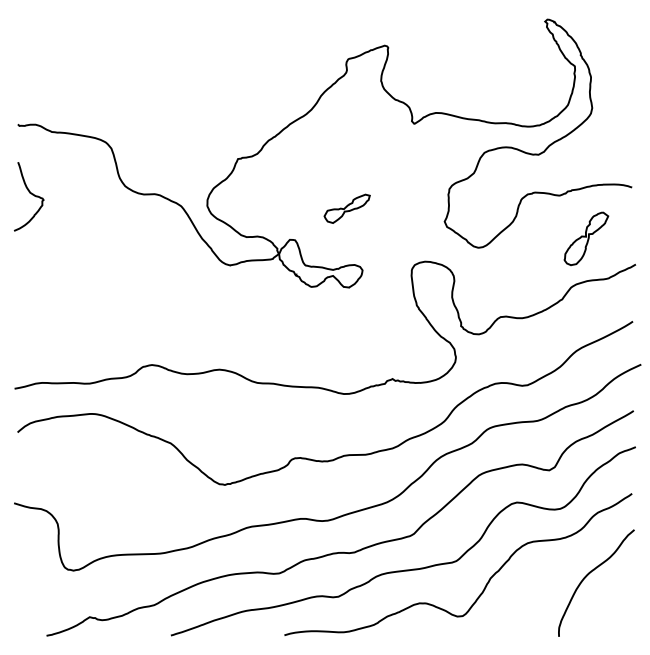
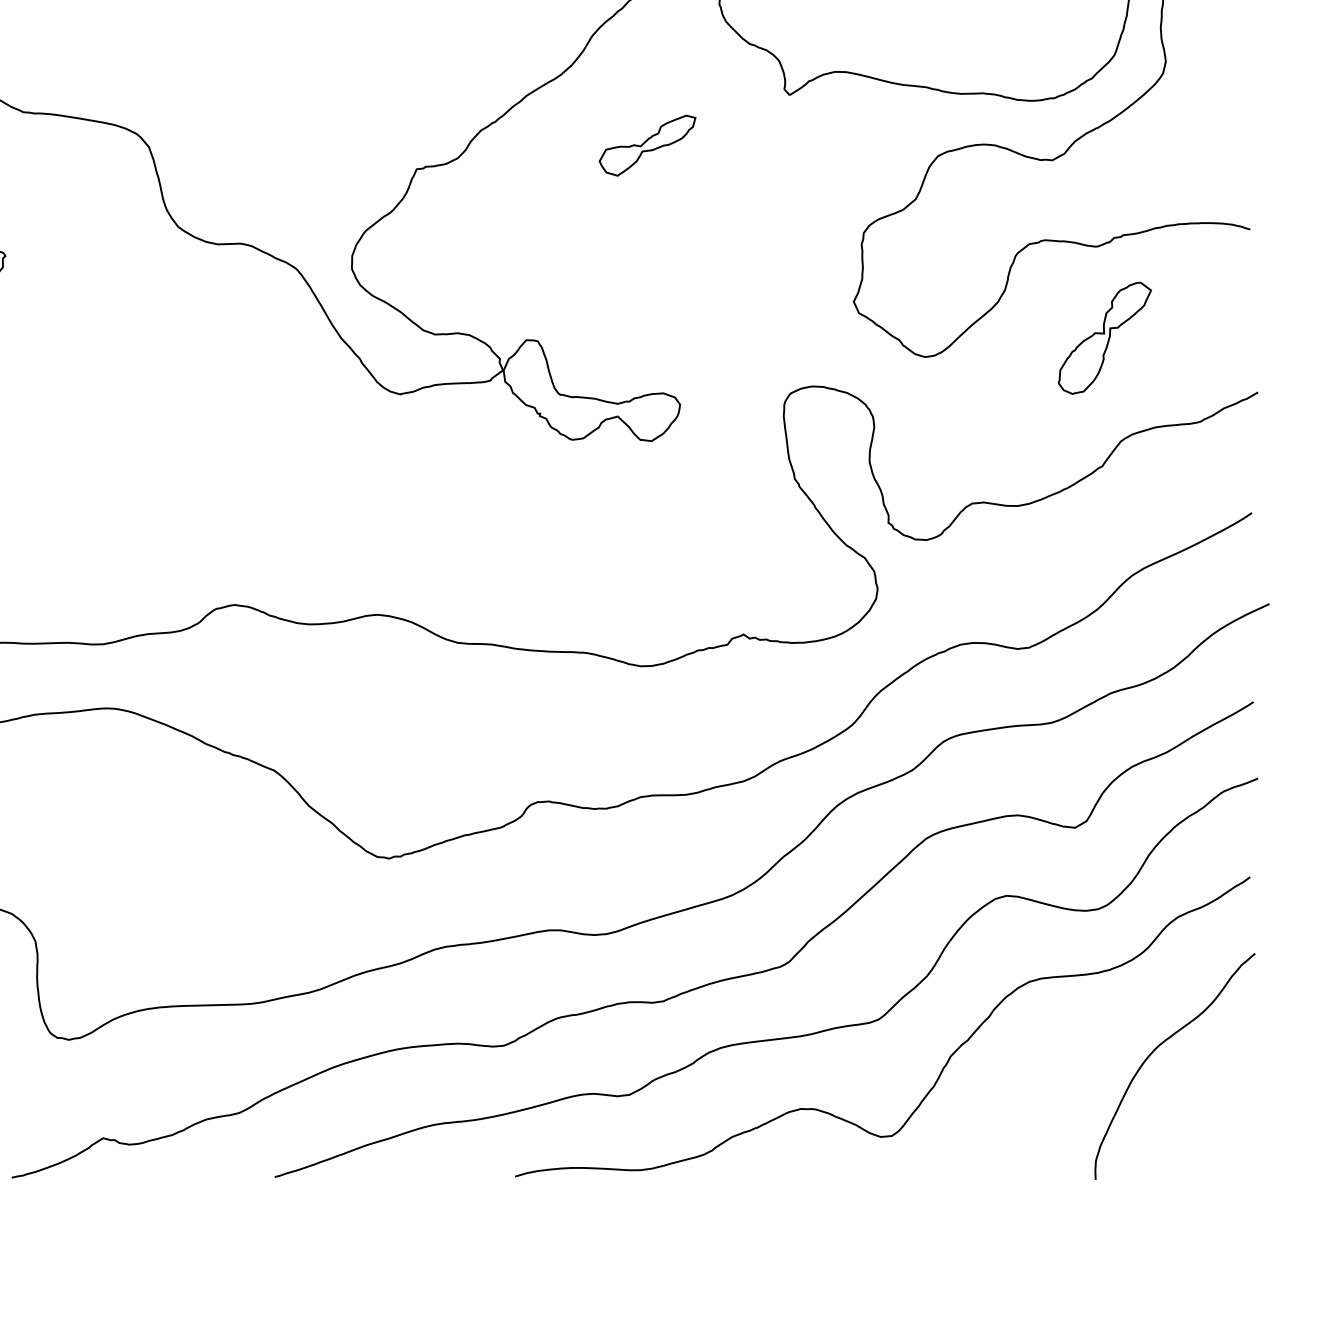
part: (346, 208) -> (646, 144), moved
part: (586, 238) -> (1105, 337), moved

